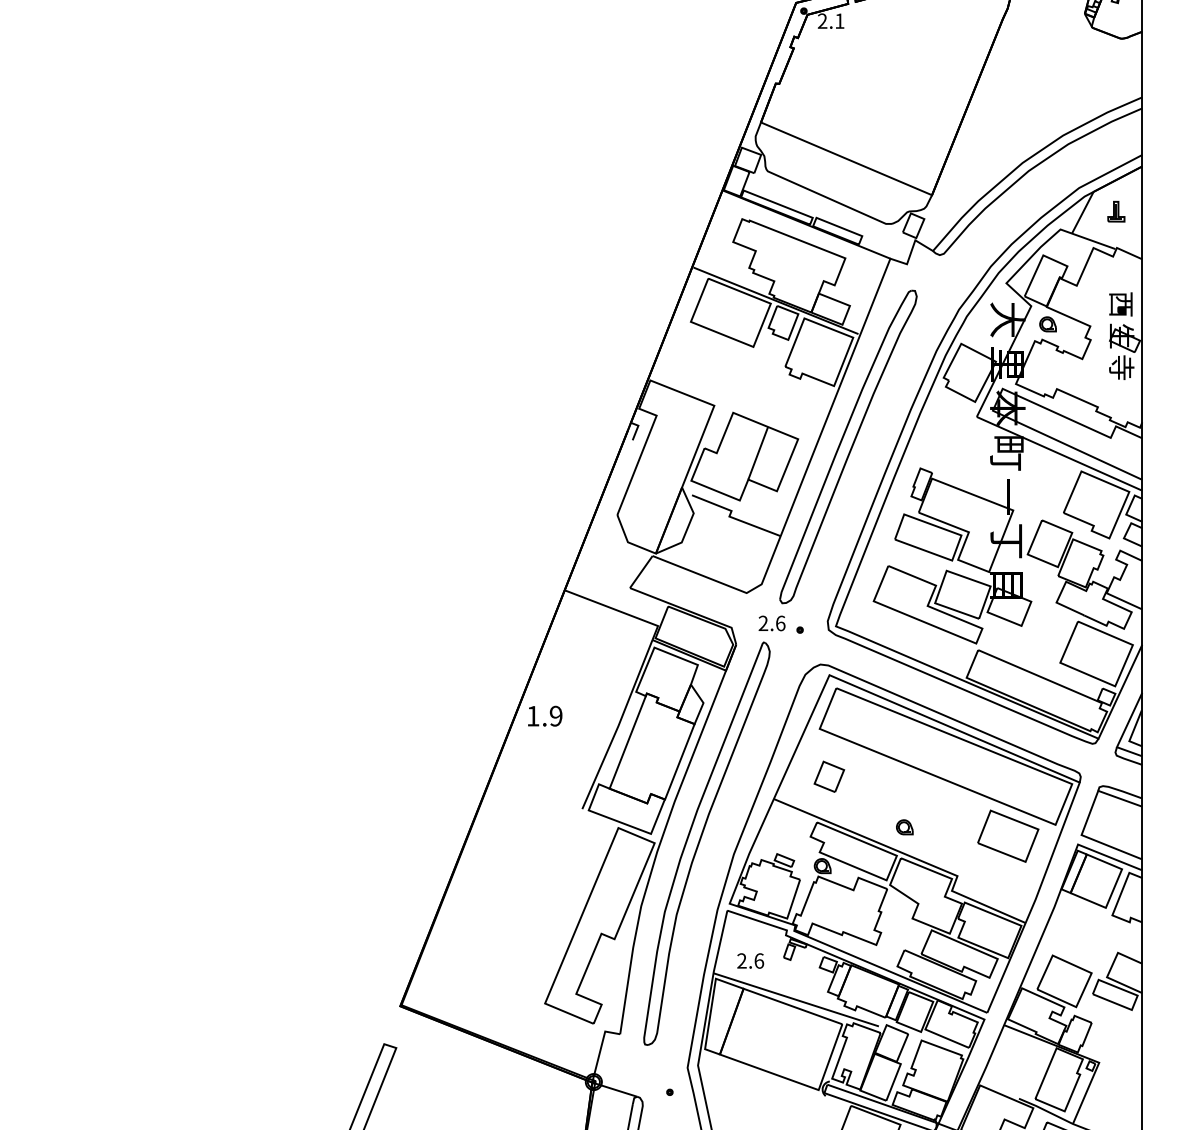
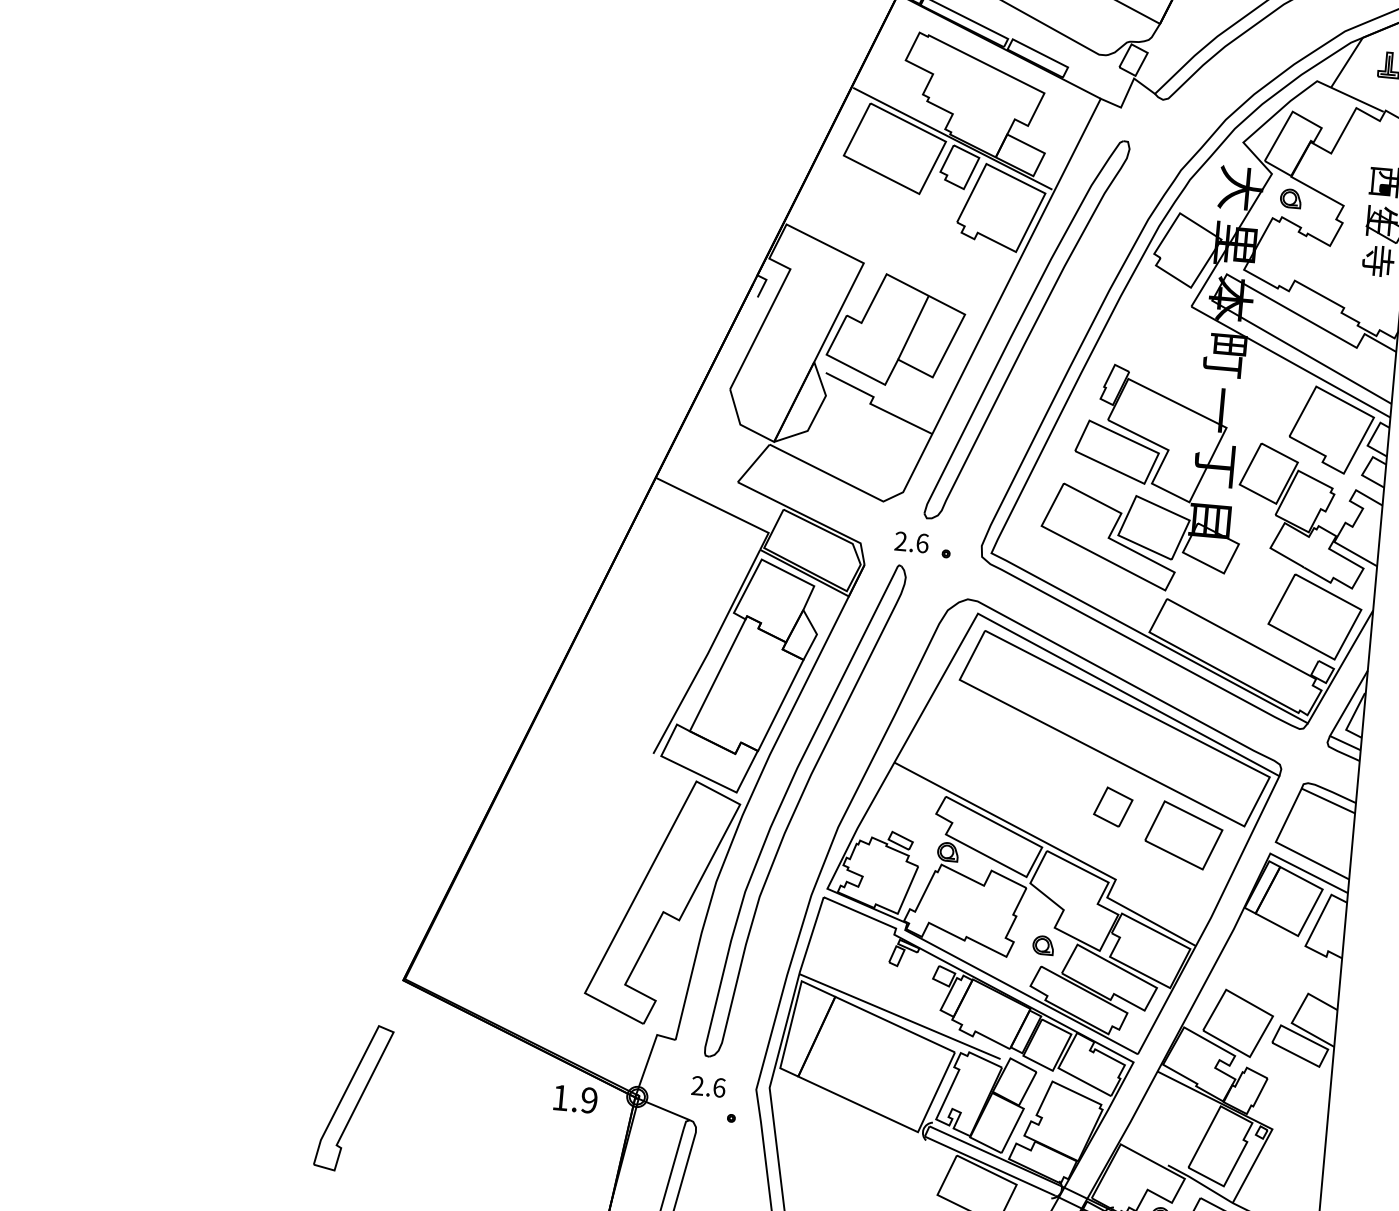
text: (545, 715) -> (576, 1098), moved
part: (829, 776) -> (1113, 806), moved
part: (904, 827) -> (1043, 945), moved
text: (750, 960) -> (708, 1086), moved

